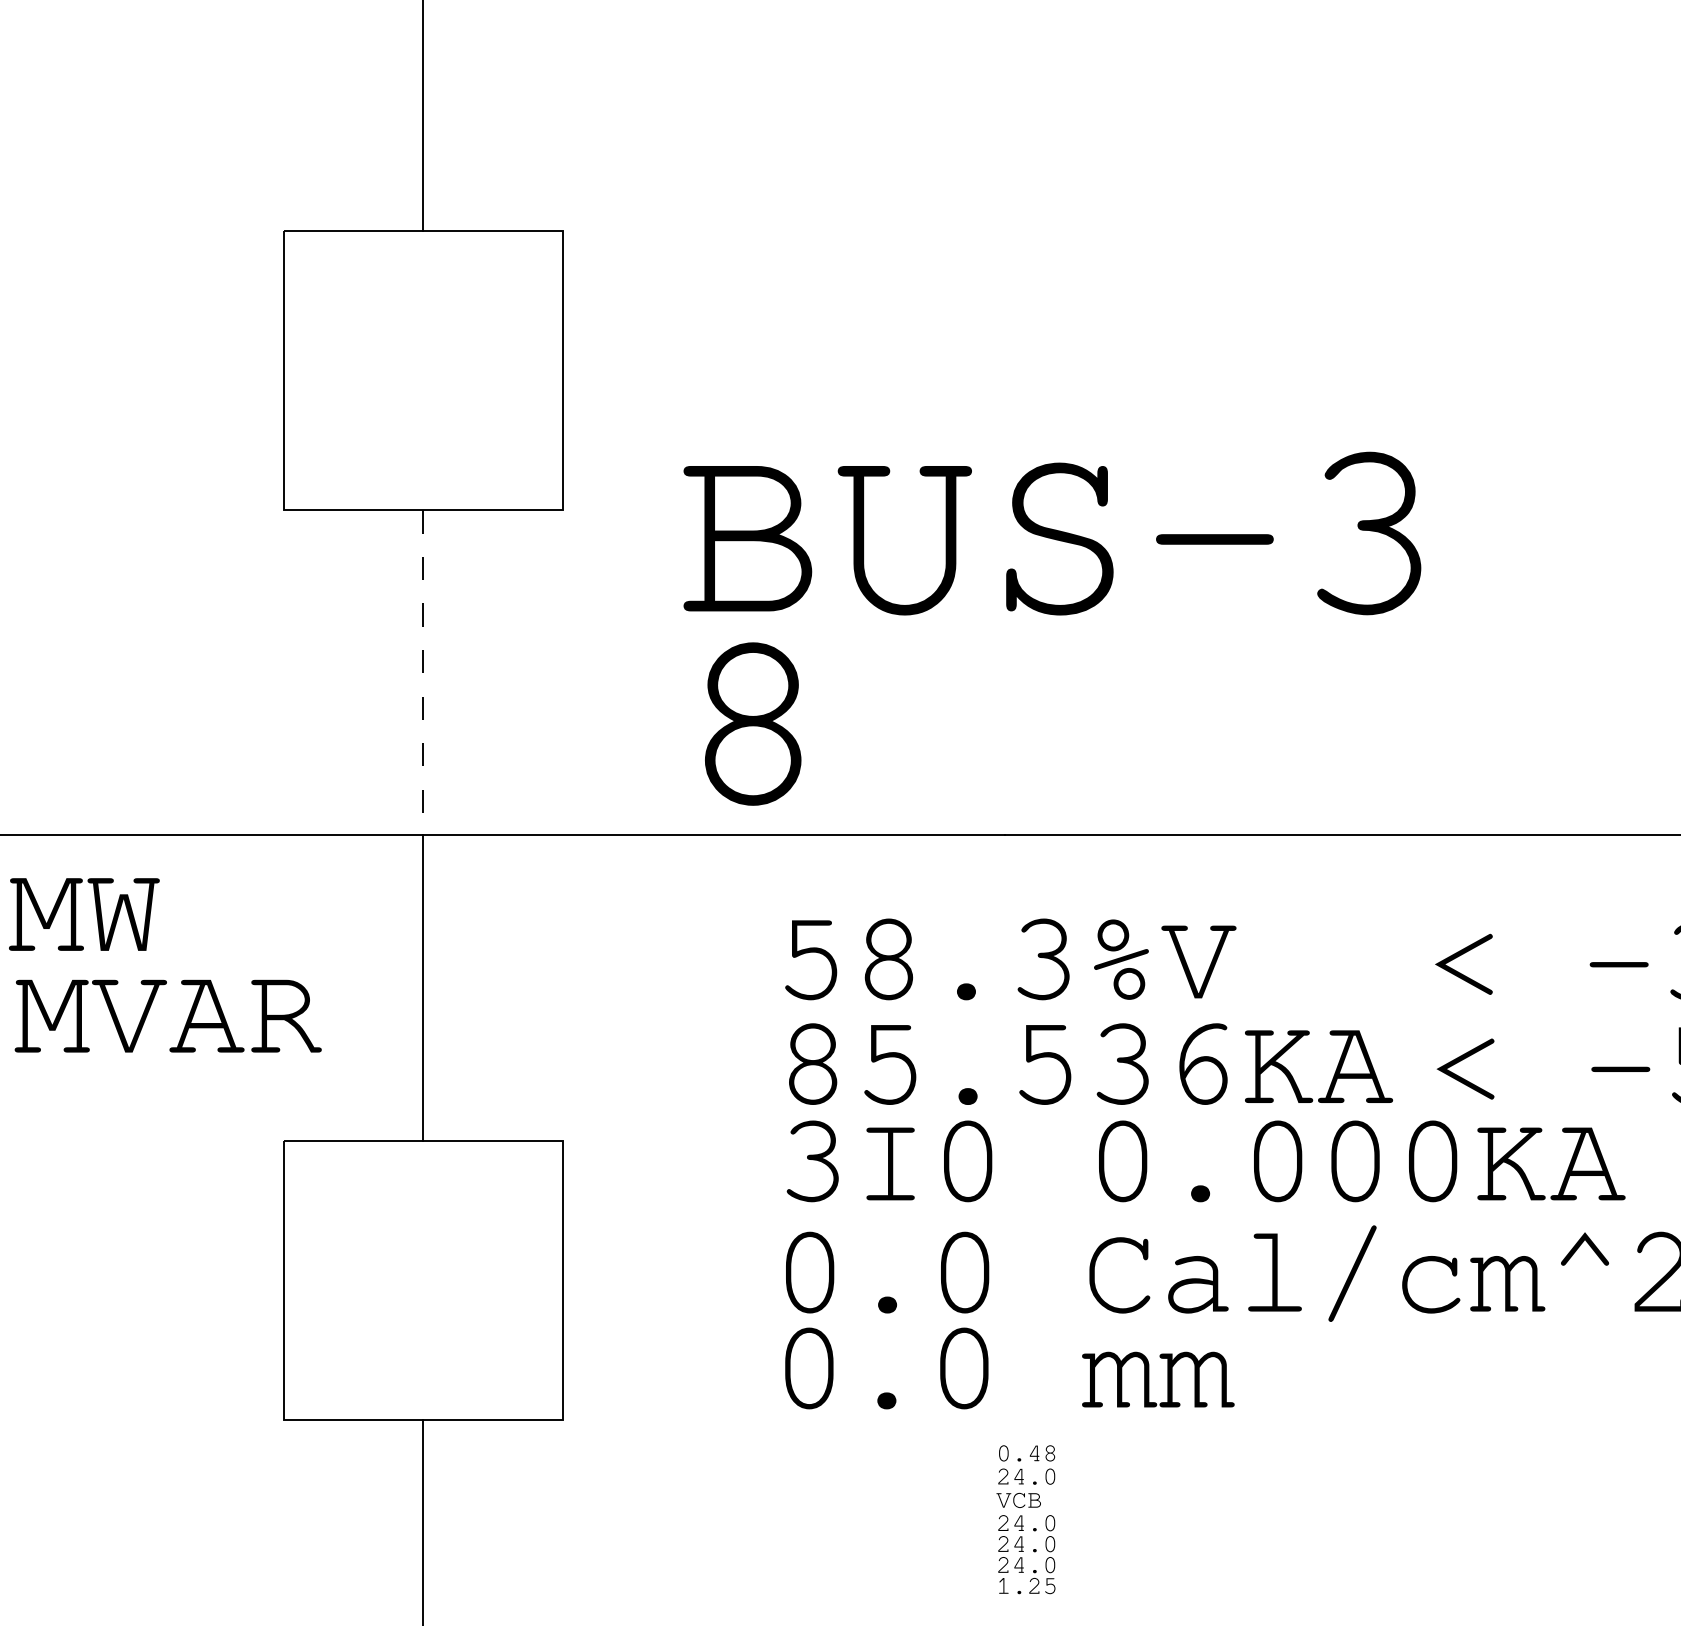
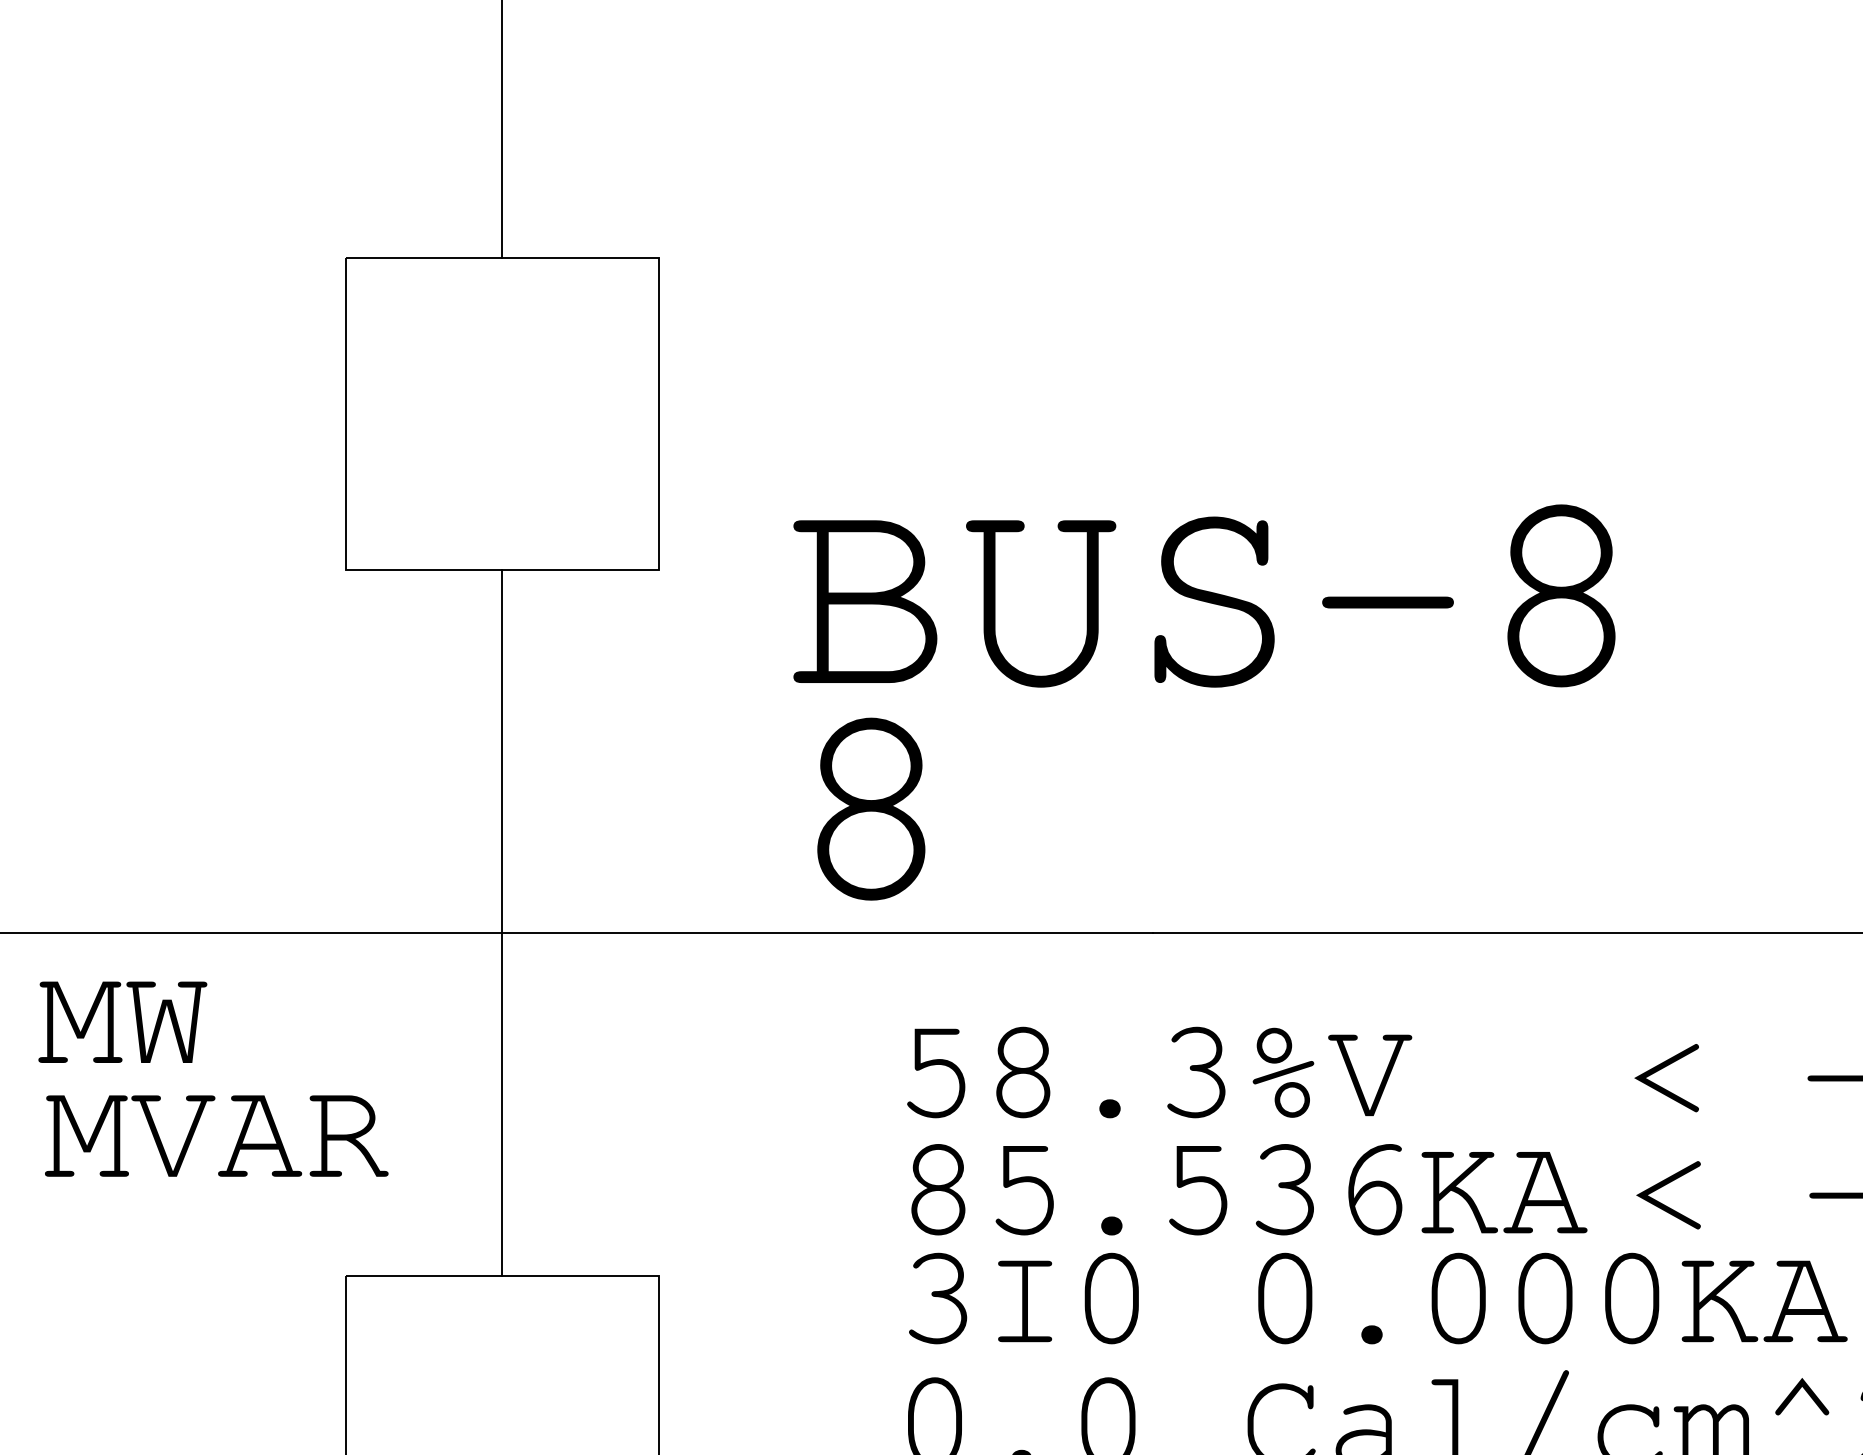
text: (1369, 533) -> (1561, 595), BUS-3 -> BUS-8
line: (423, 673) -> (502, 752), dashed -> solid

